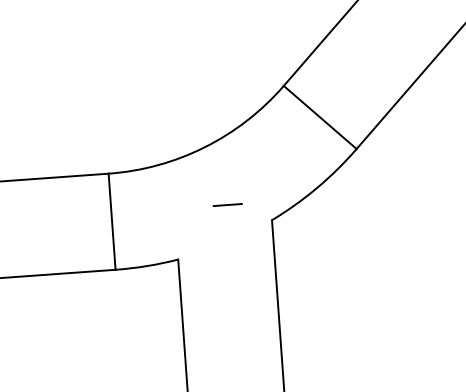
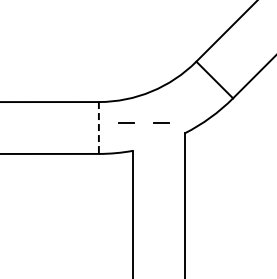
line: (162, 207) -> (126, 122), added
line: (111, 220) -> (98, 127), solid -> dashed

